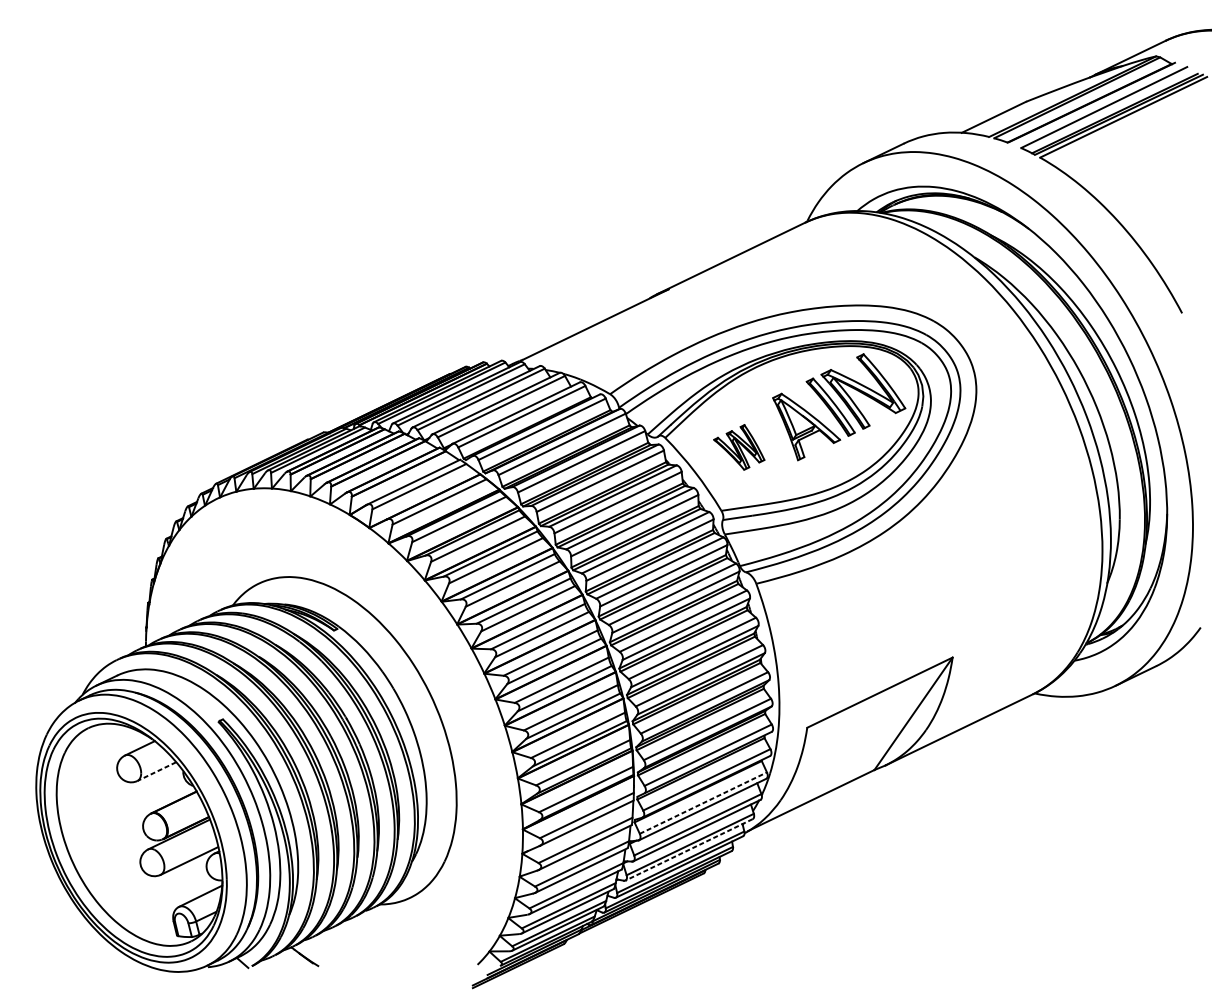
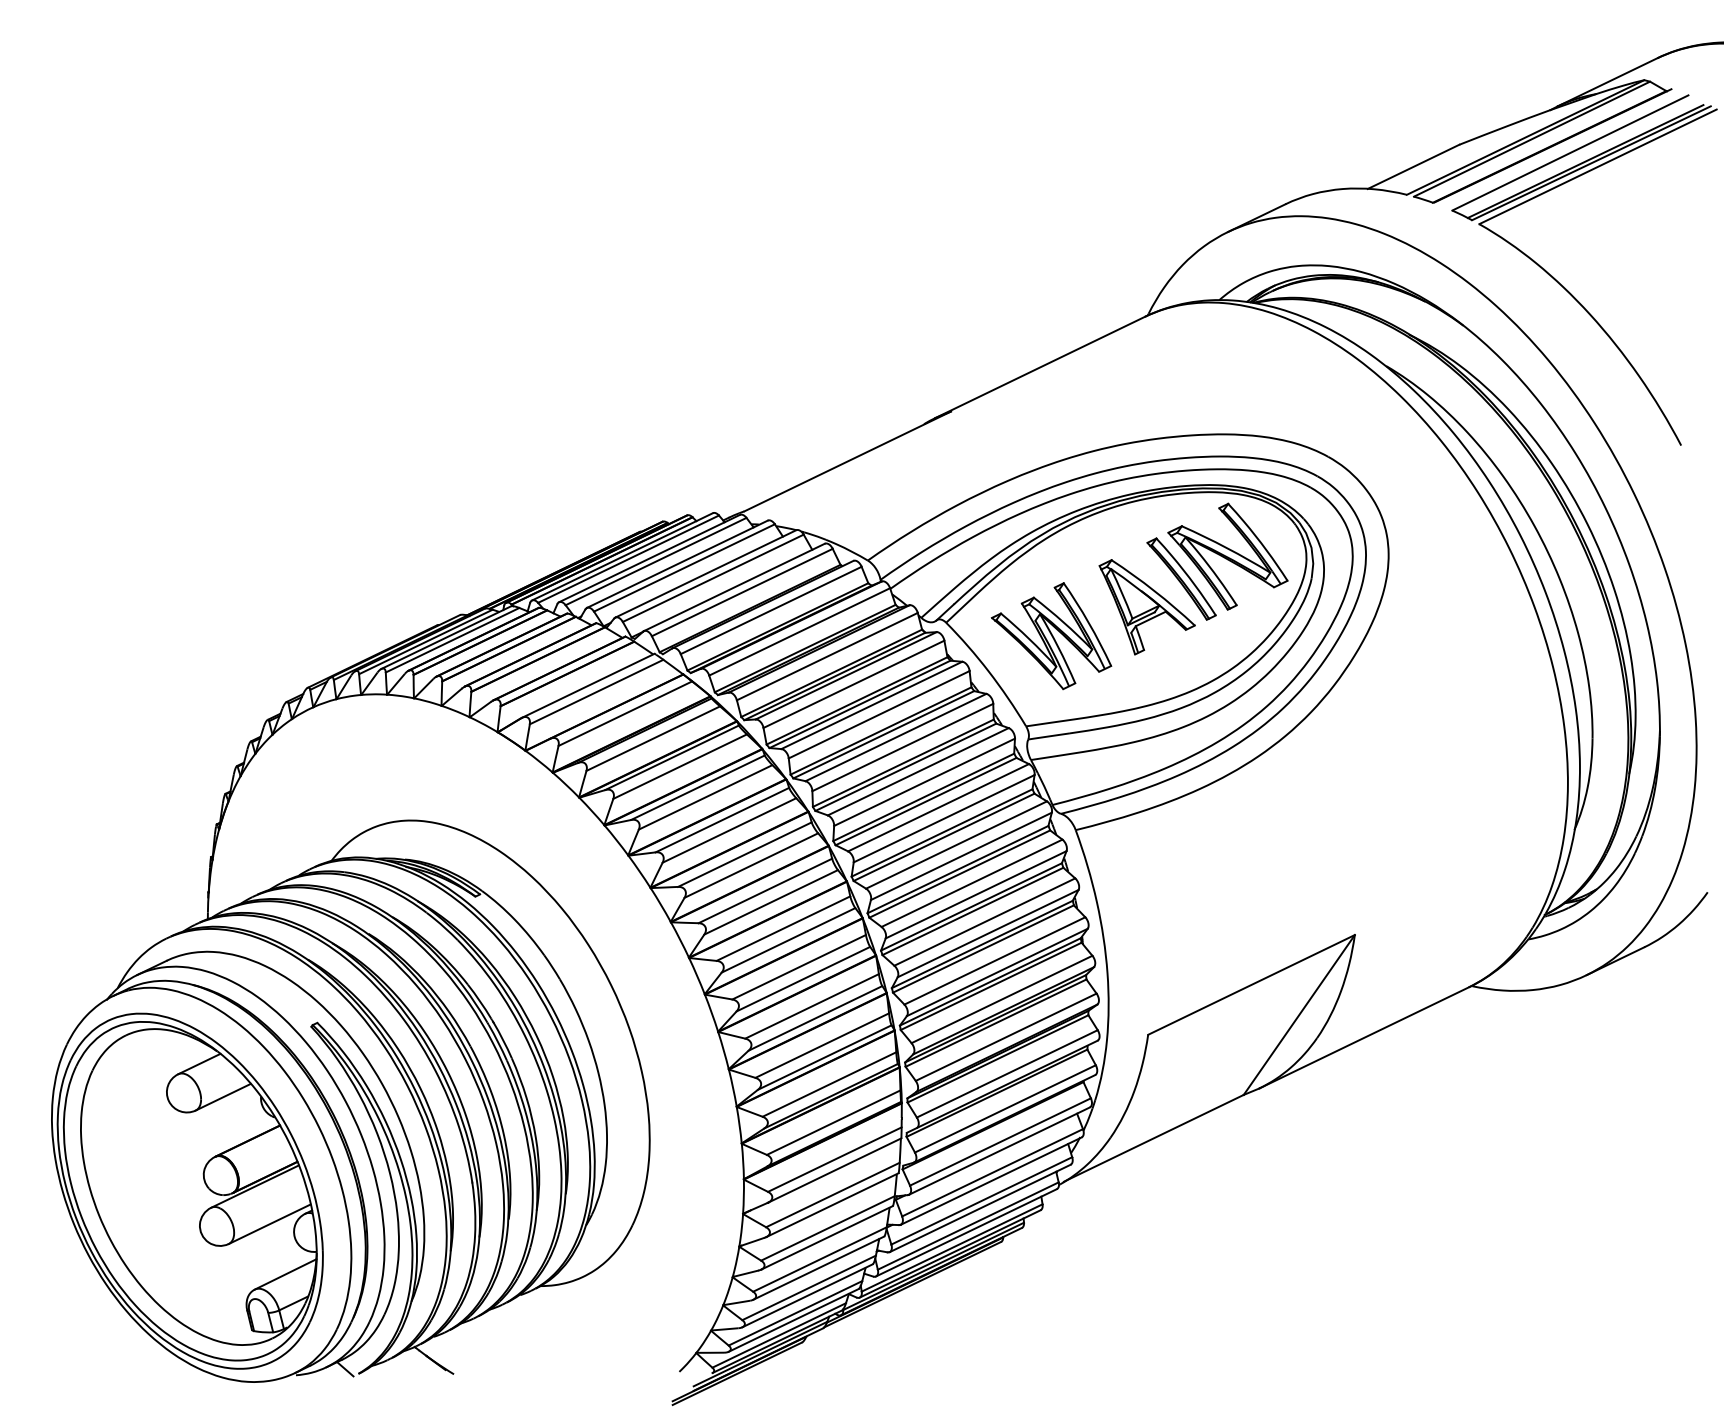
part: (739, 447) -> (1051, 636), size x1.67
line: (156, 771) -> (223, 1097), dashed -> solid
line: (703, 802) -> (1000, 1141), dashed -> solid
line: (688, 849) -> (979, 1208), dashed -> solid

